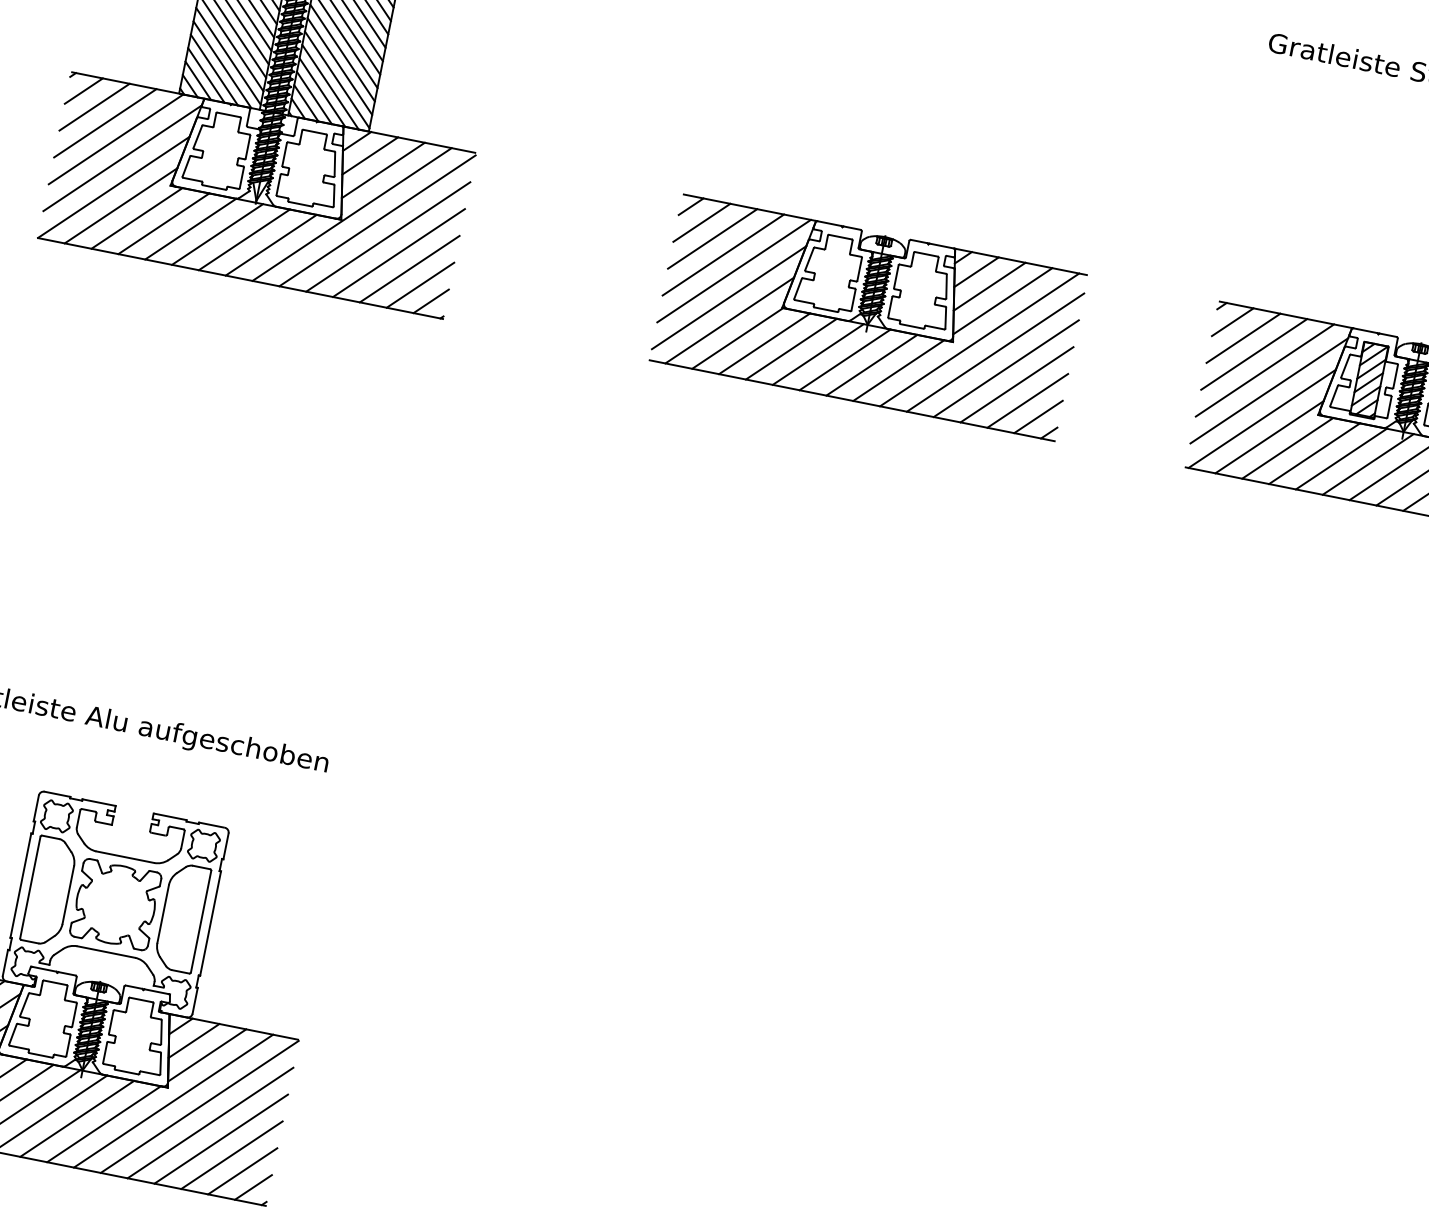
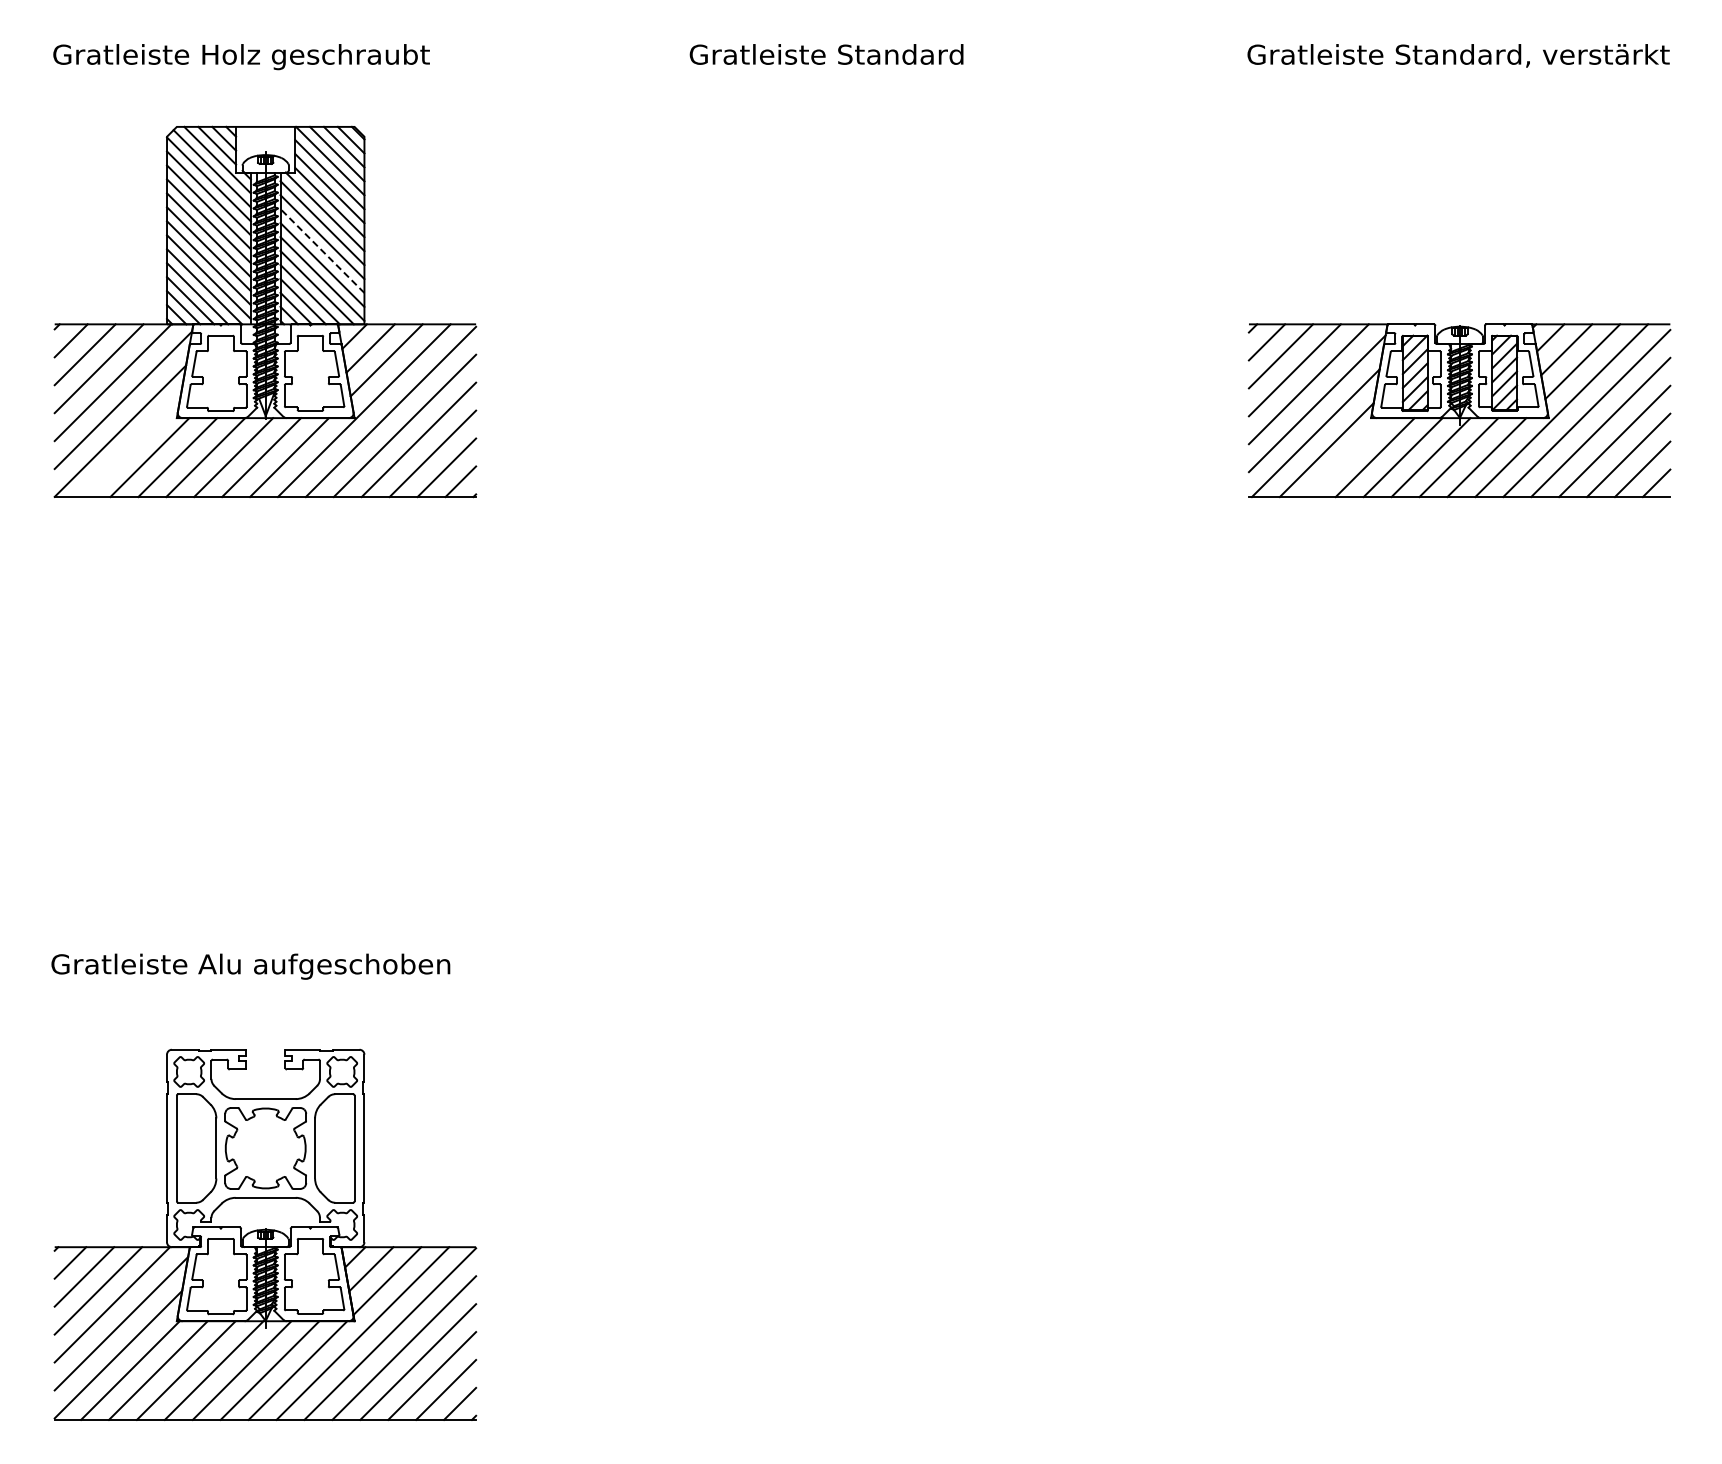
line: (342, 52) -> (322, 250), solid -> dashed
line: (121, 206) -> (131, 448), removed
part: (868, 317) -> (901, 410), removed
line: (1287, 448) -> (1346, 457), removed

